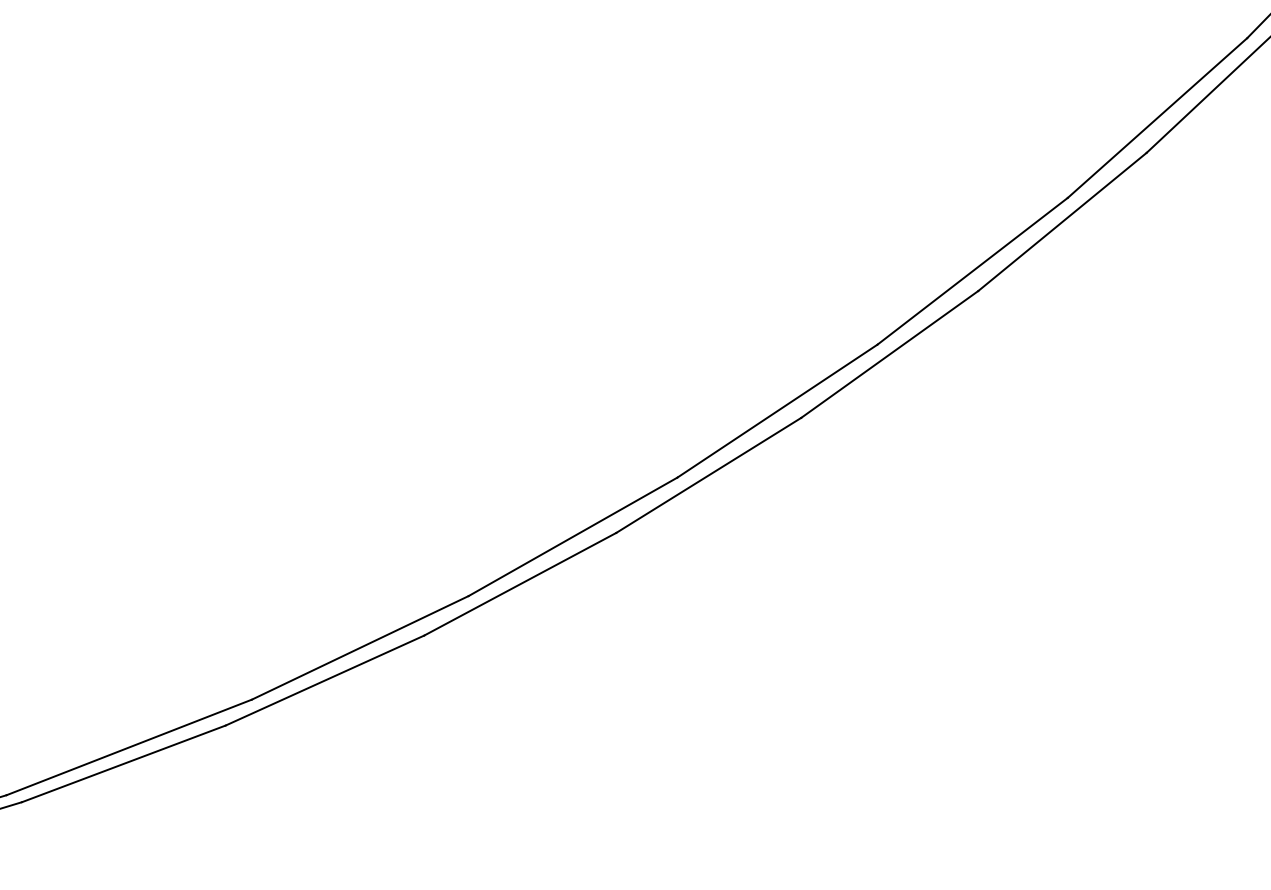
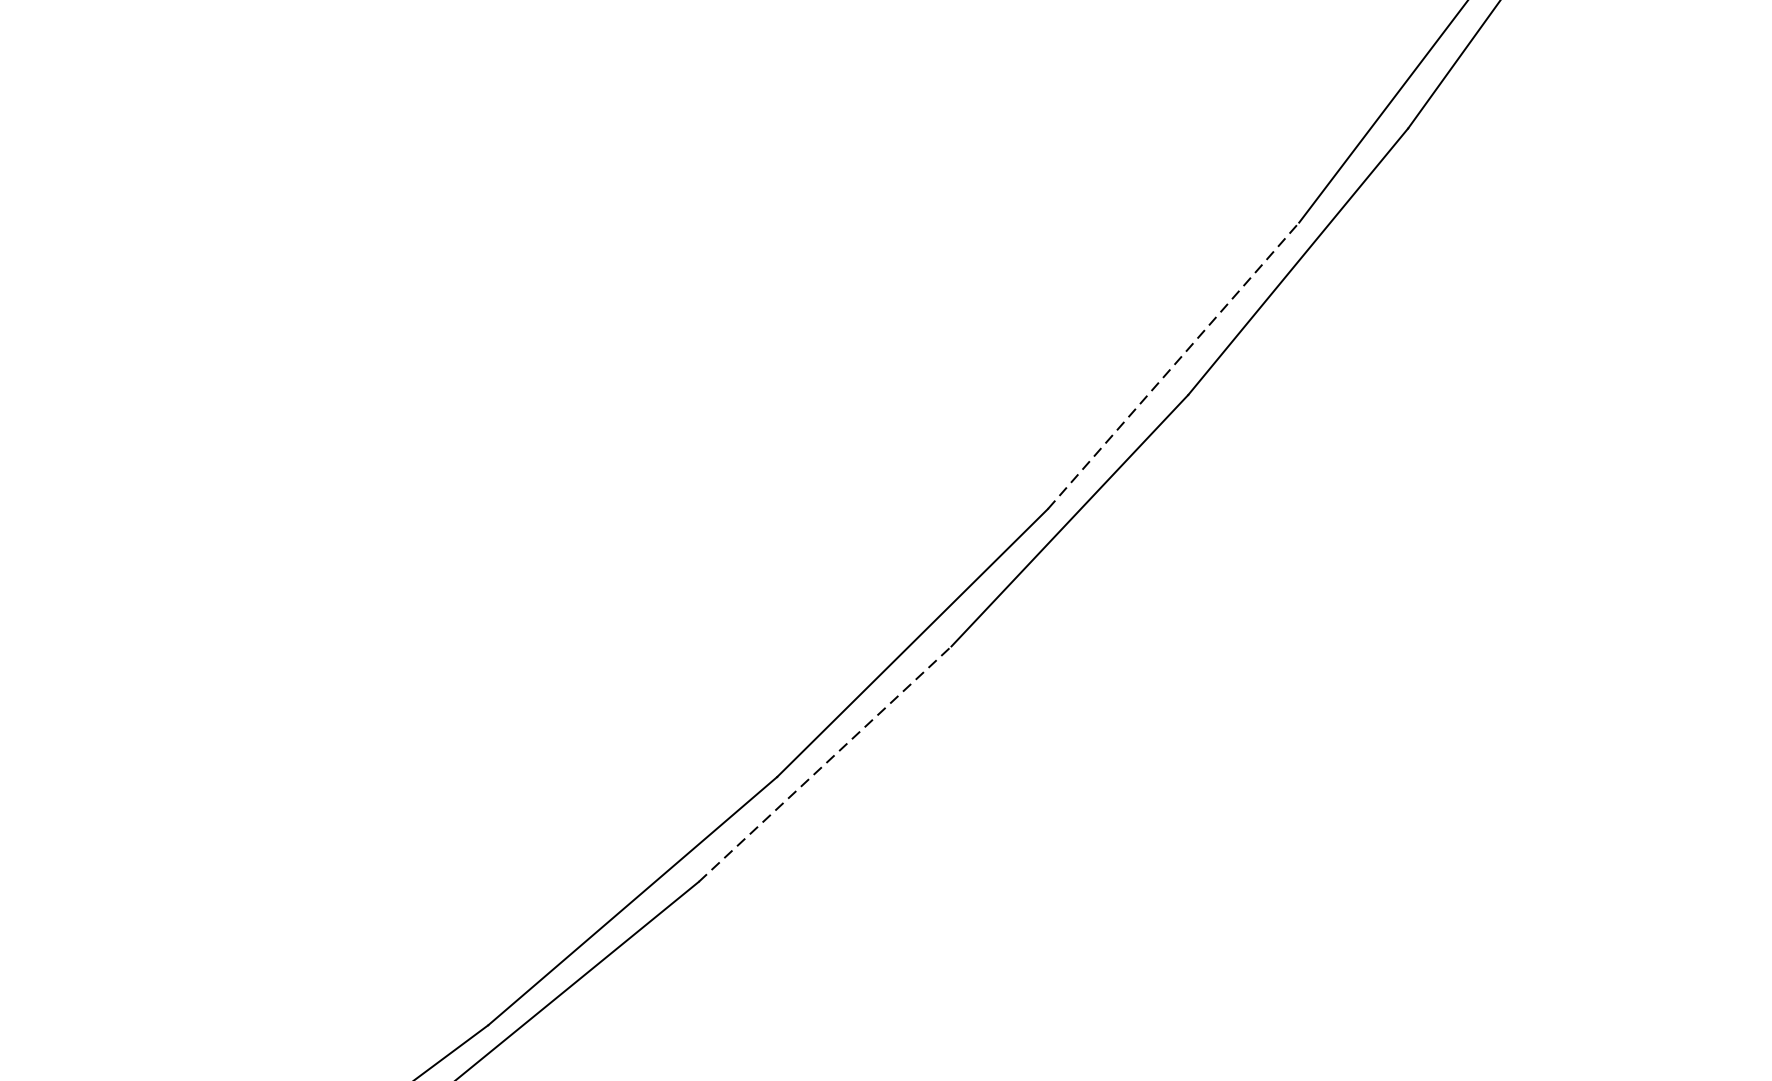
line: (973, 270) -> (1174, 364), solid -> dashed
line: (708, 475) -> (824, 764), solid -> dashed

